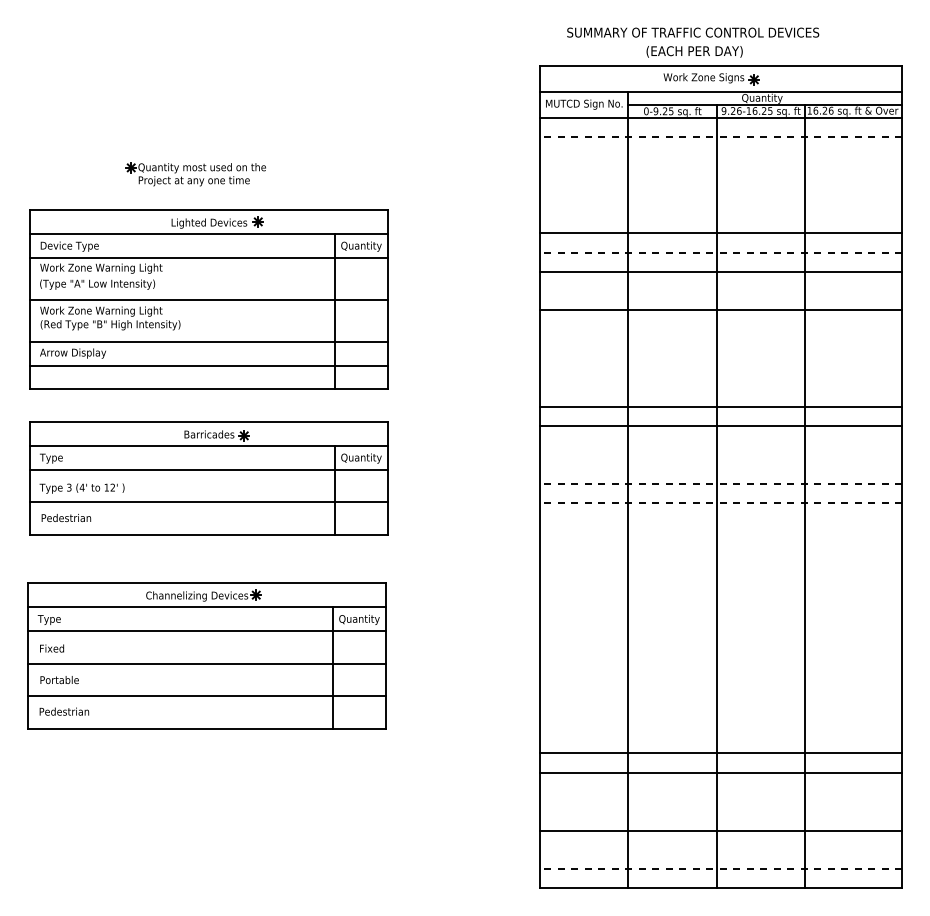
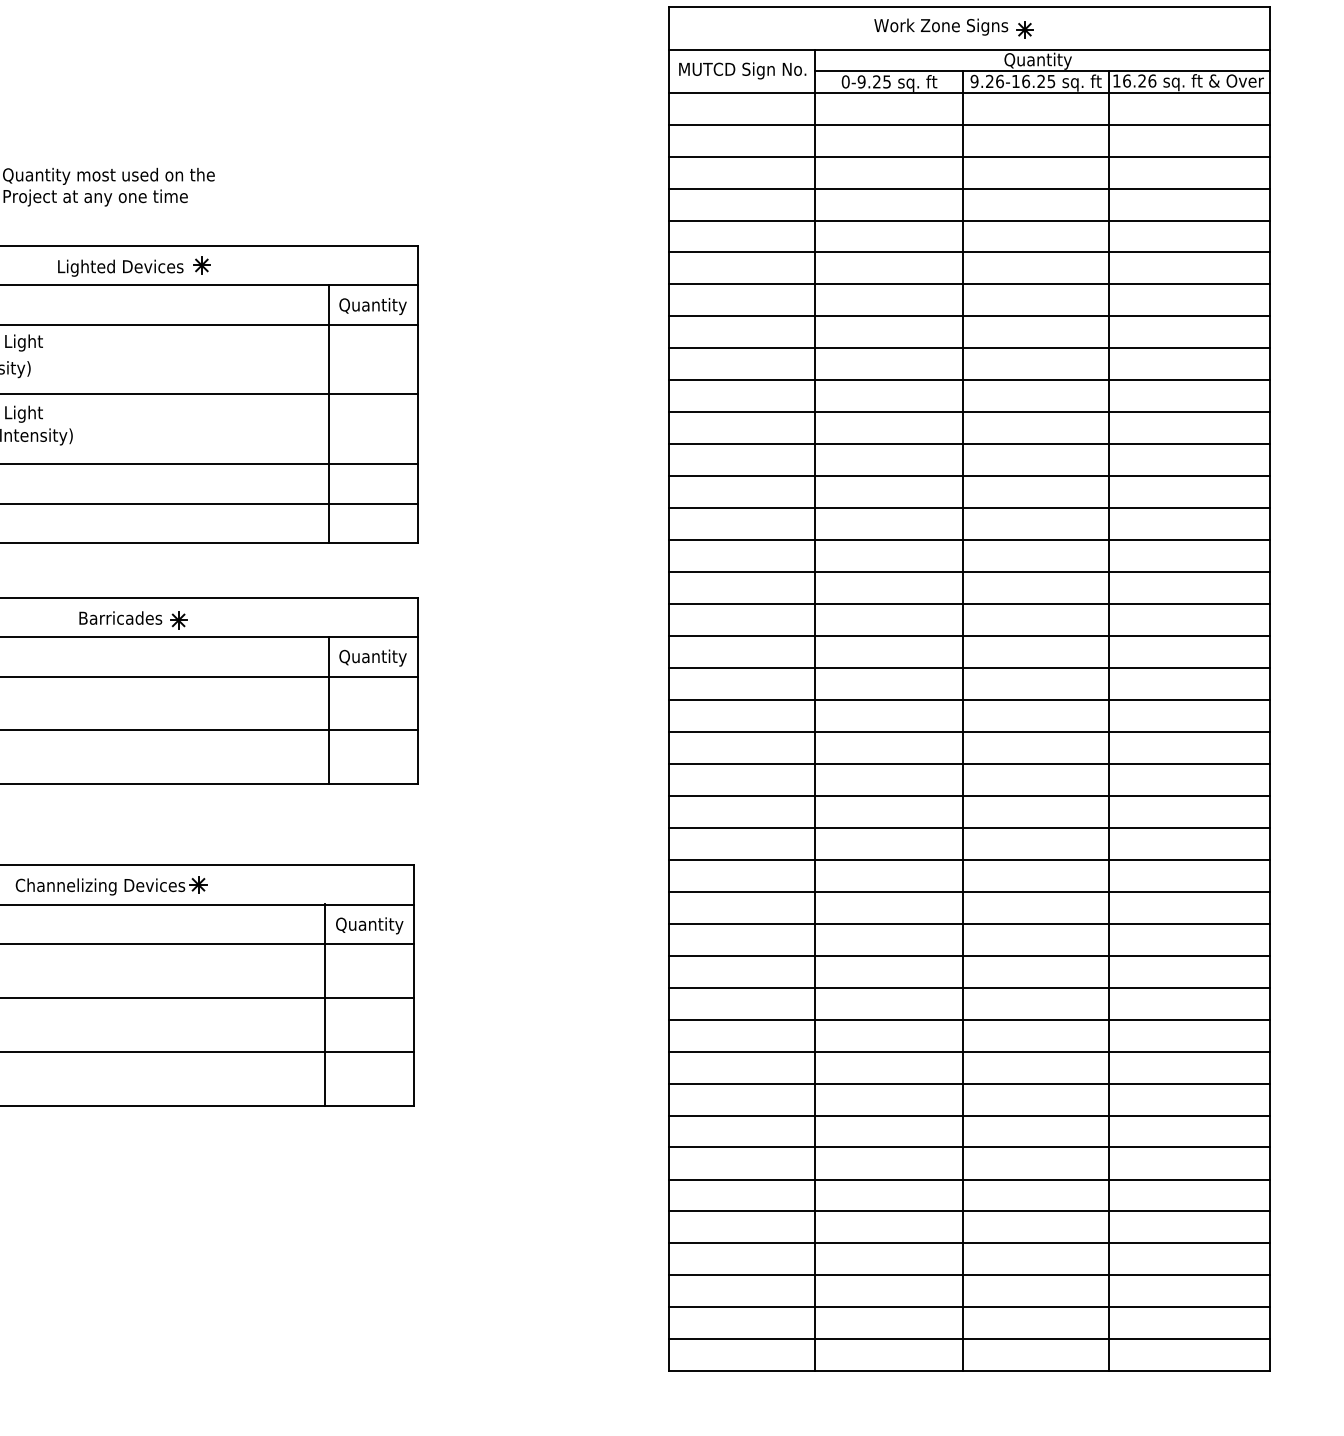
line: (720, 137) -> (968, 125), dashed -> solid
line: (720, 156) -> (968, 156), added
line: (720, 175) -> (968, 188), added
line: (720, 194) -> (968, 219), added
line: (720, 214) -> (968, 253), added
line: (720, 252) -> (968, 316), dashed -> solid
line: (720, 291) -> (968, 380), added
line: (720, 329) -> (968, 443), added
line: (720, 348) -> (968, 475), added
line: (720, 368) -> (968, 508), added
line: (720, 387) -> (968, 540), added
line: (720, 445) -> (968, 636), added
line: (720, 464) -> (968, 667), added
line: (720, 483) -> (968, 699), dashed -> solid
line: (720, 503) -> (968, 732), dashed -> solid
line: (720, 522) -> (968, 764), added
line: (720, 541) -> (968, 795), added
line: (720, 560) -> (968, 827), added
line: (720, 580) -> (968, 860), added
line: (720, 599) -> (968, 891), added
line: (720, 618) -> (968, 923), added
line: (720, 637) -> (968, 955), added
line: (720, 657) -> (968, 988), added
line: (720, 676) -> (968, 1019), added
line: (720, 695) -> (968, 1051), added
line: (720, 714) -> (968, 1082), added
line: (720, 734) -> (968, 1115), added
line: (720, 792) -> (968, 1212), added
line: (720, 811) -> (968, 1243), added
line: (720, 849) -> (968, 1306), added
line: (720, 869) -> (968, 1339), dashed -> solid

